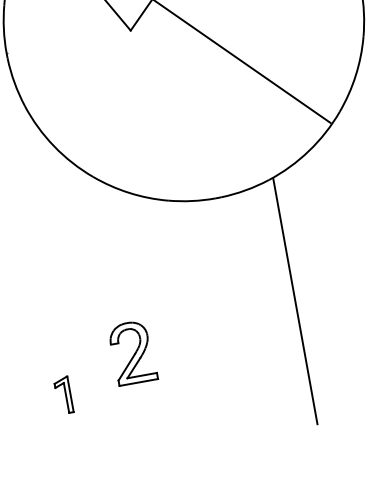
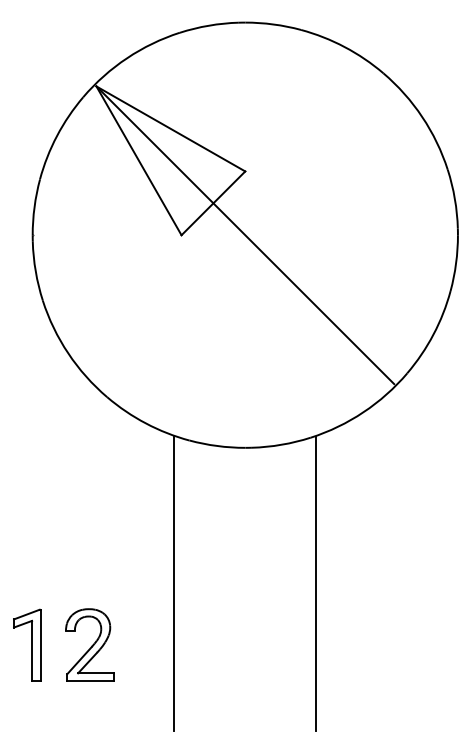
line: (177, 322) -> (174, 584), added
part: (132, 352) -> (89, 644), moved
part: (63, 395) -> (27, 644), size x1.67

